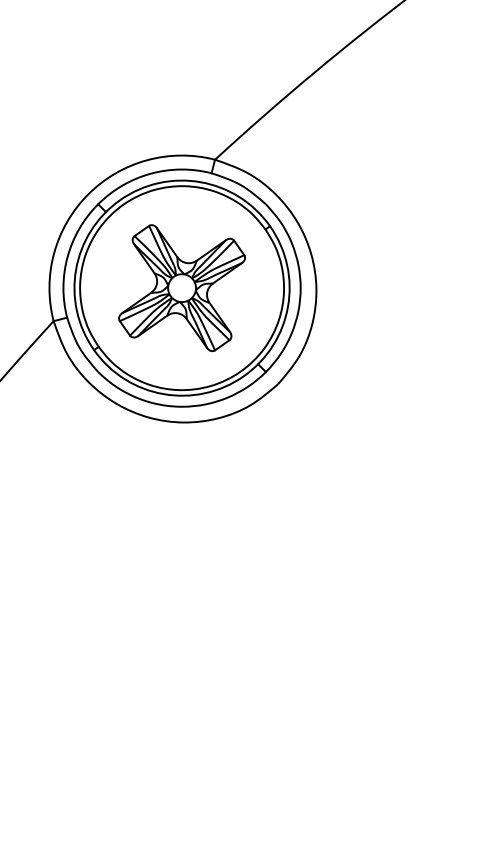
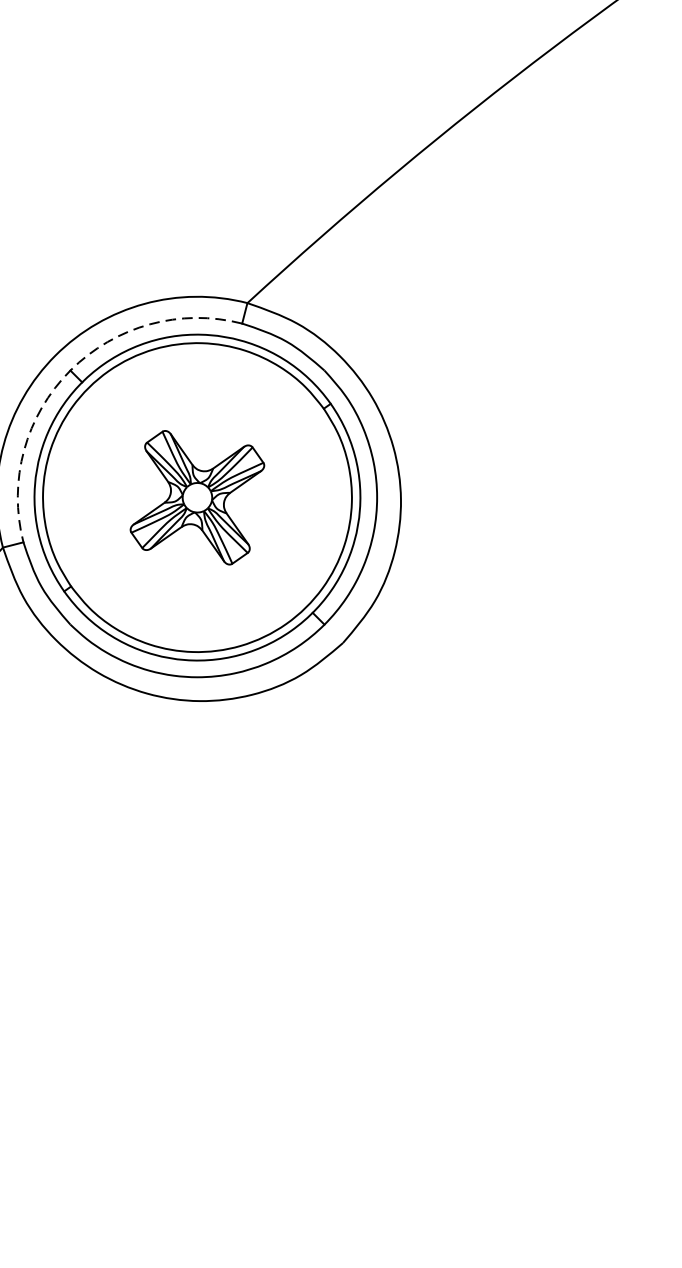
arc: (98, 204) -> (70, 370), solid -> dashed
part: (181, 288) -> (196, 498), size x0.7

